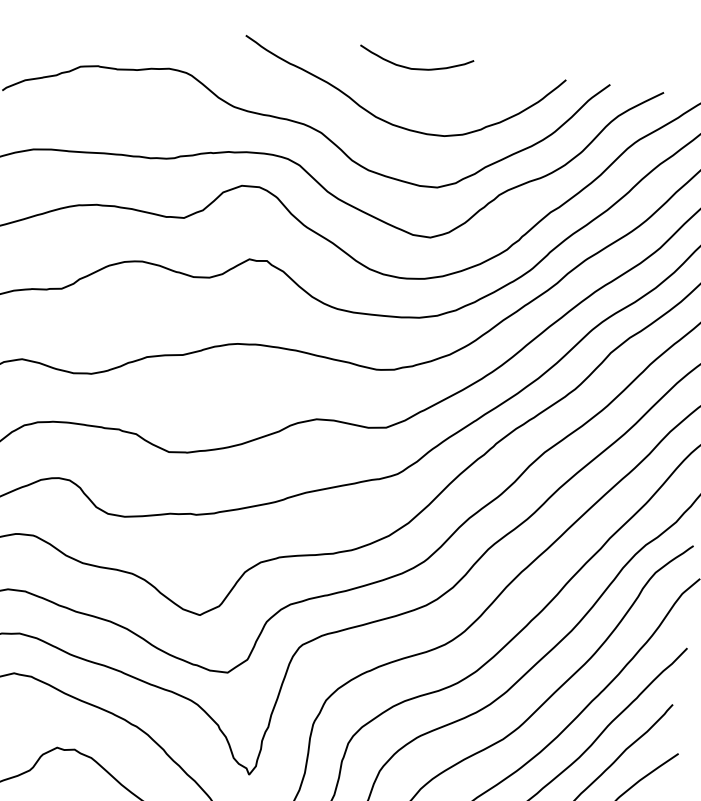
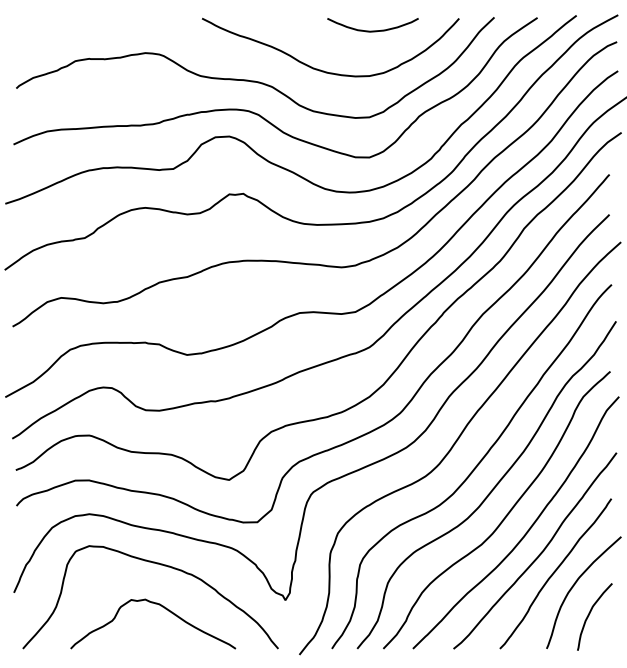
curve: (414, 67) -> (372, 30), moved

